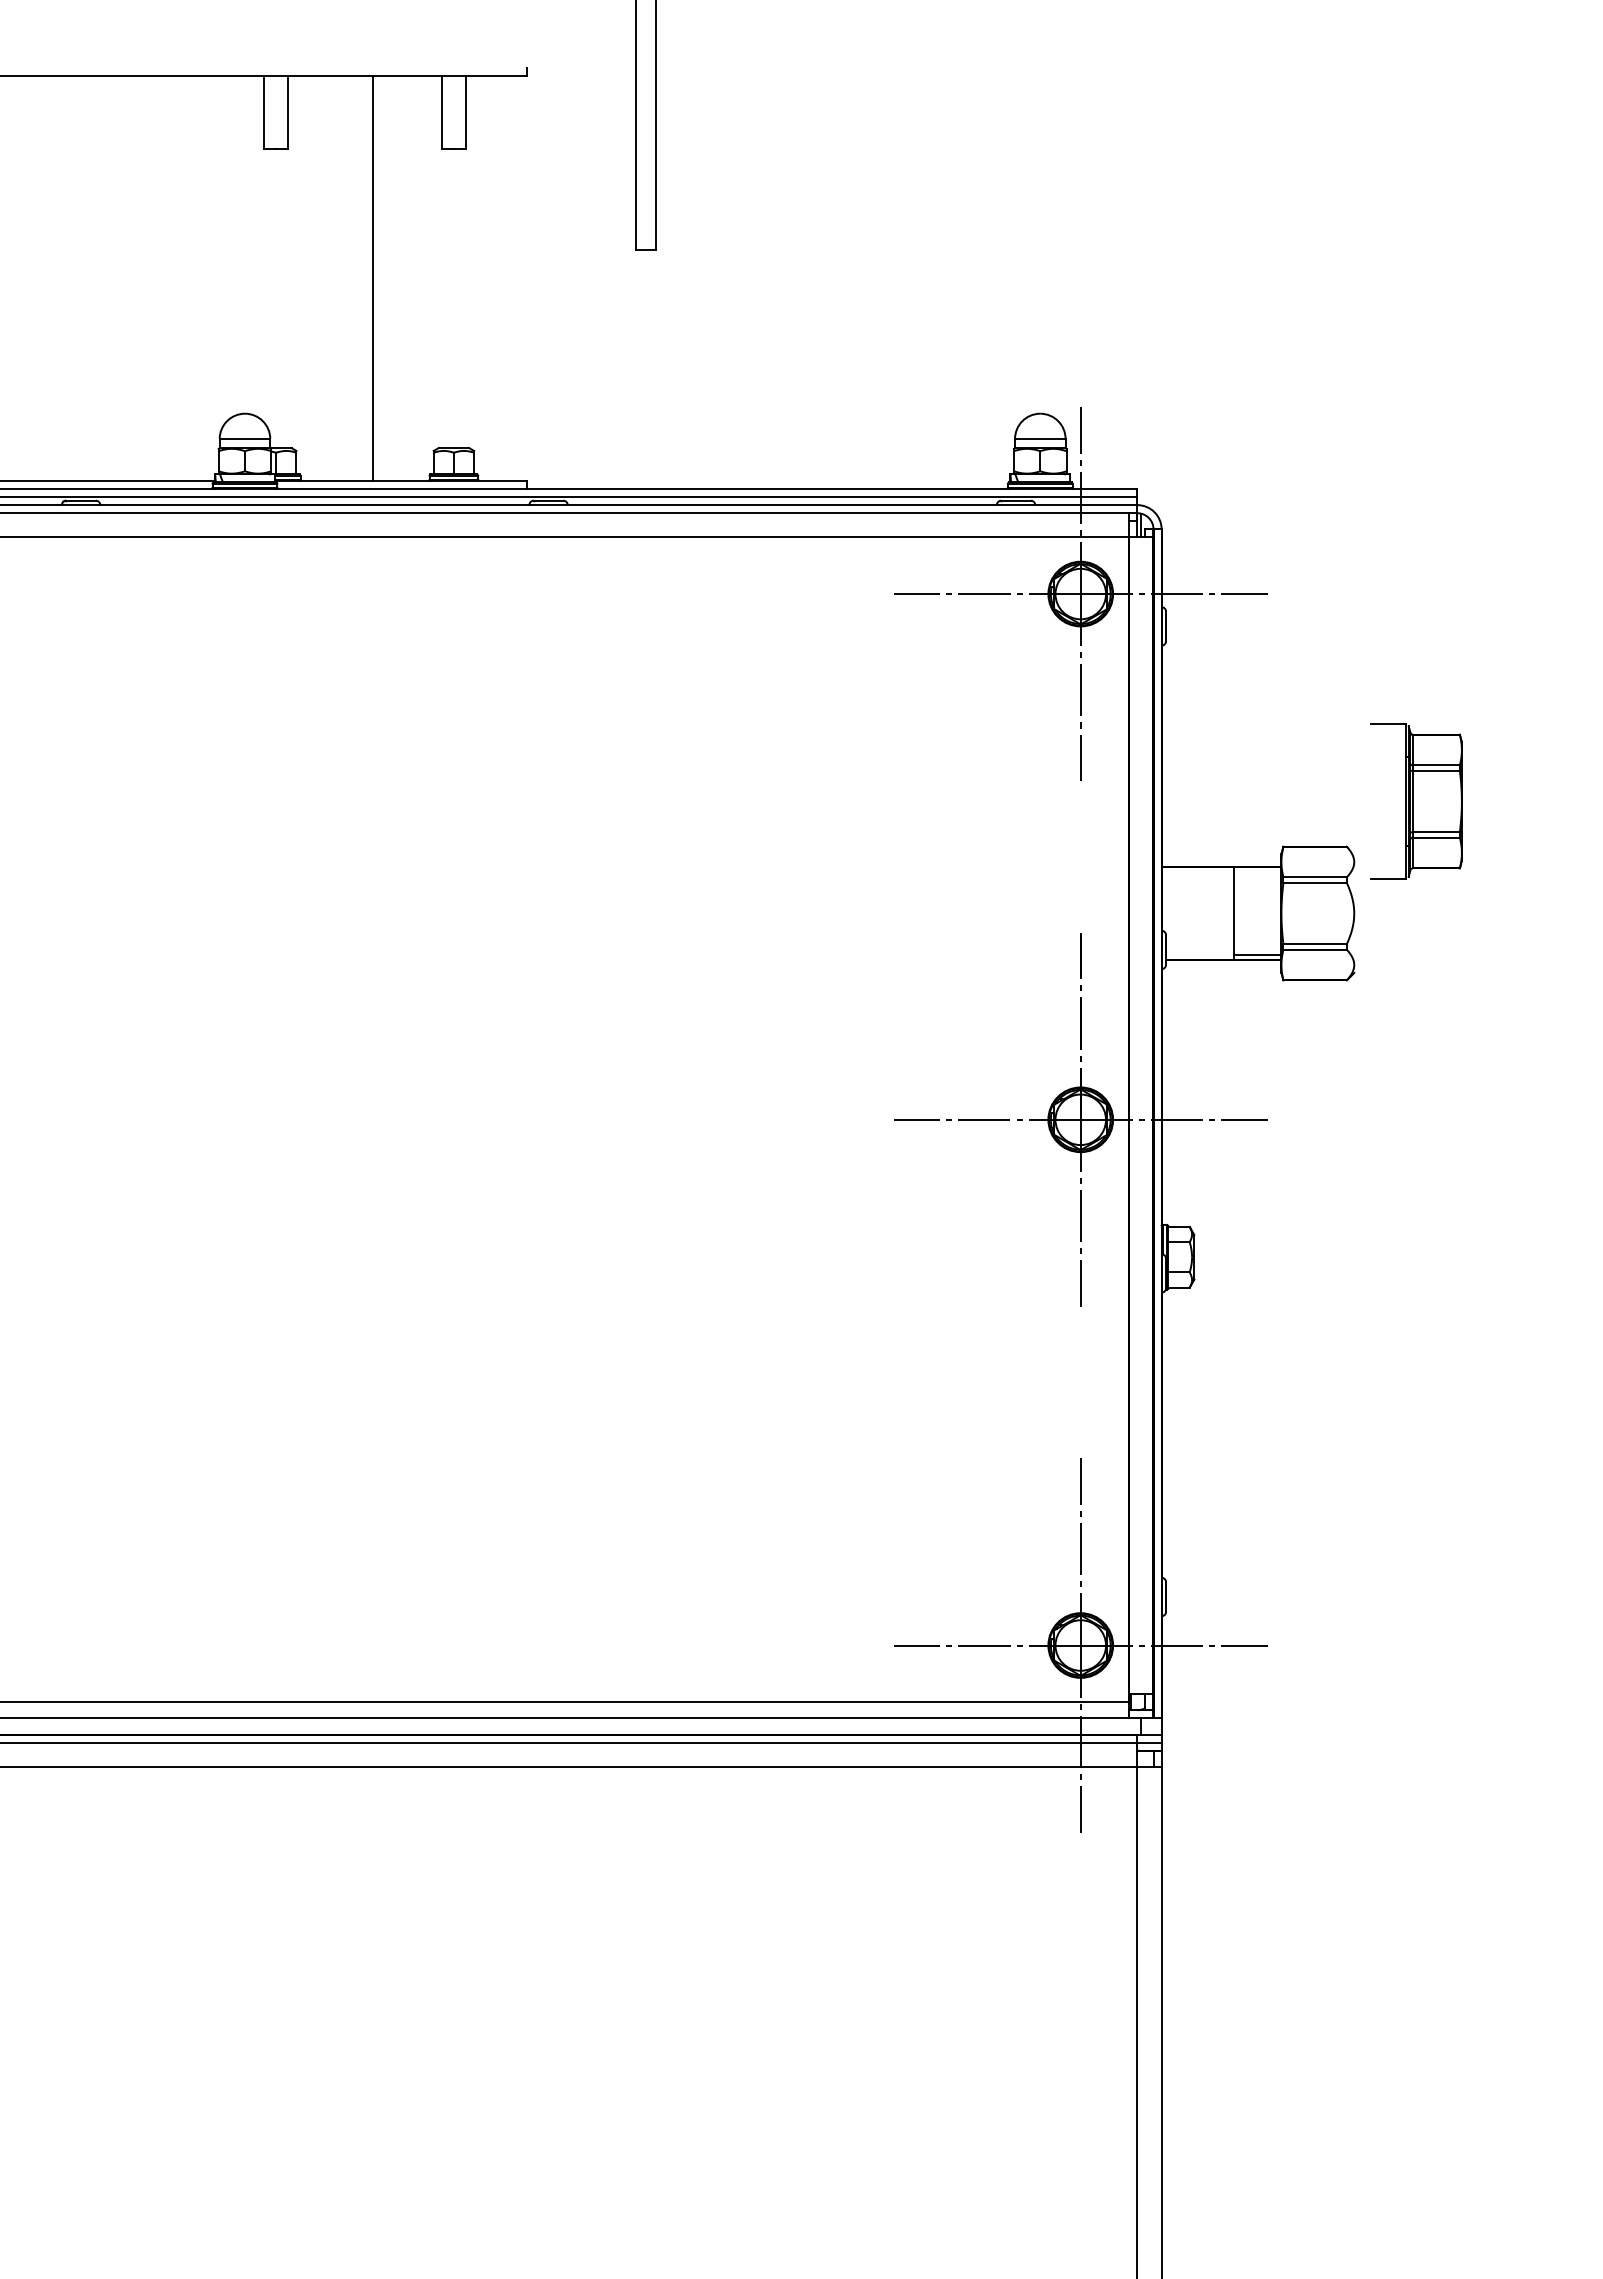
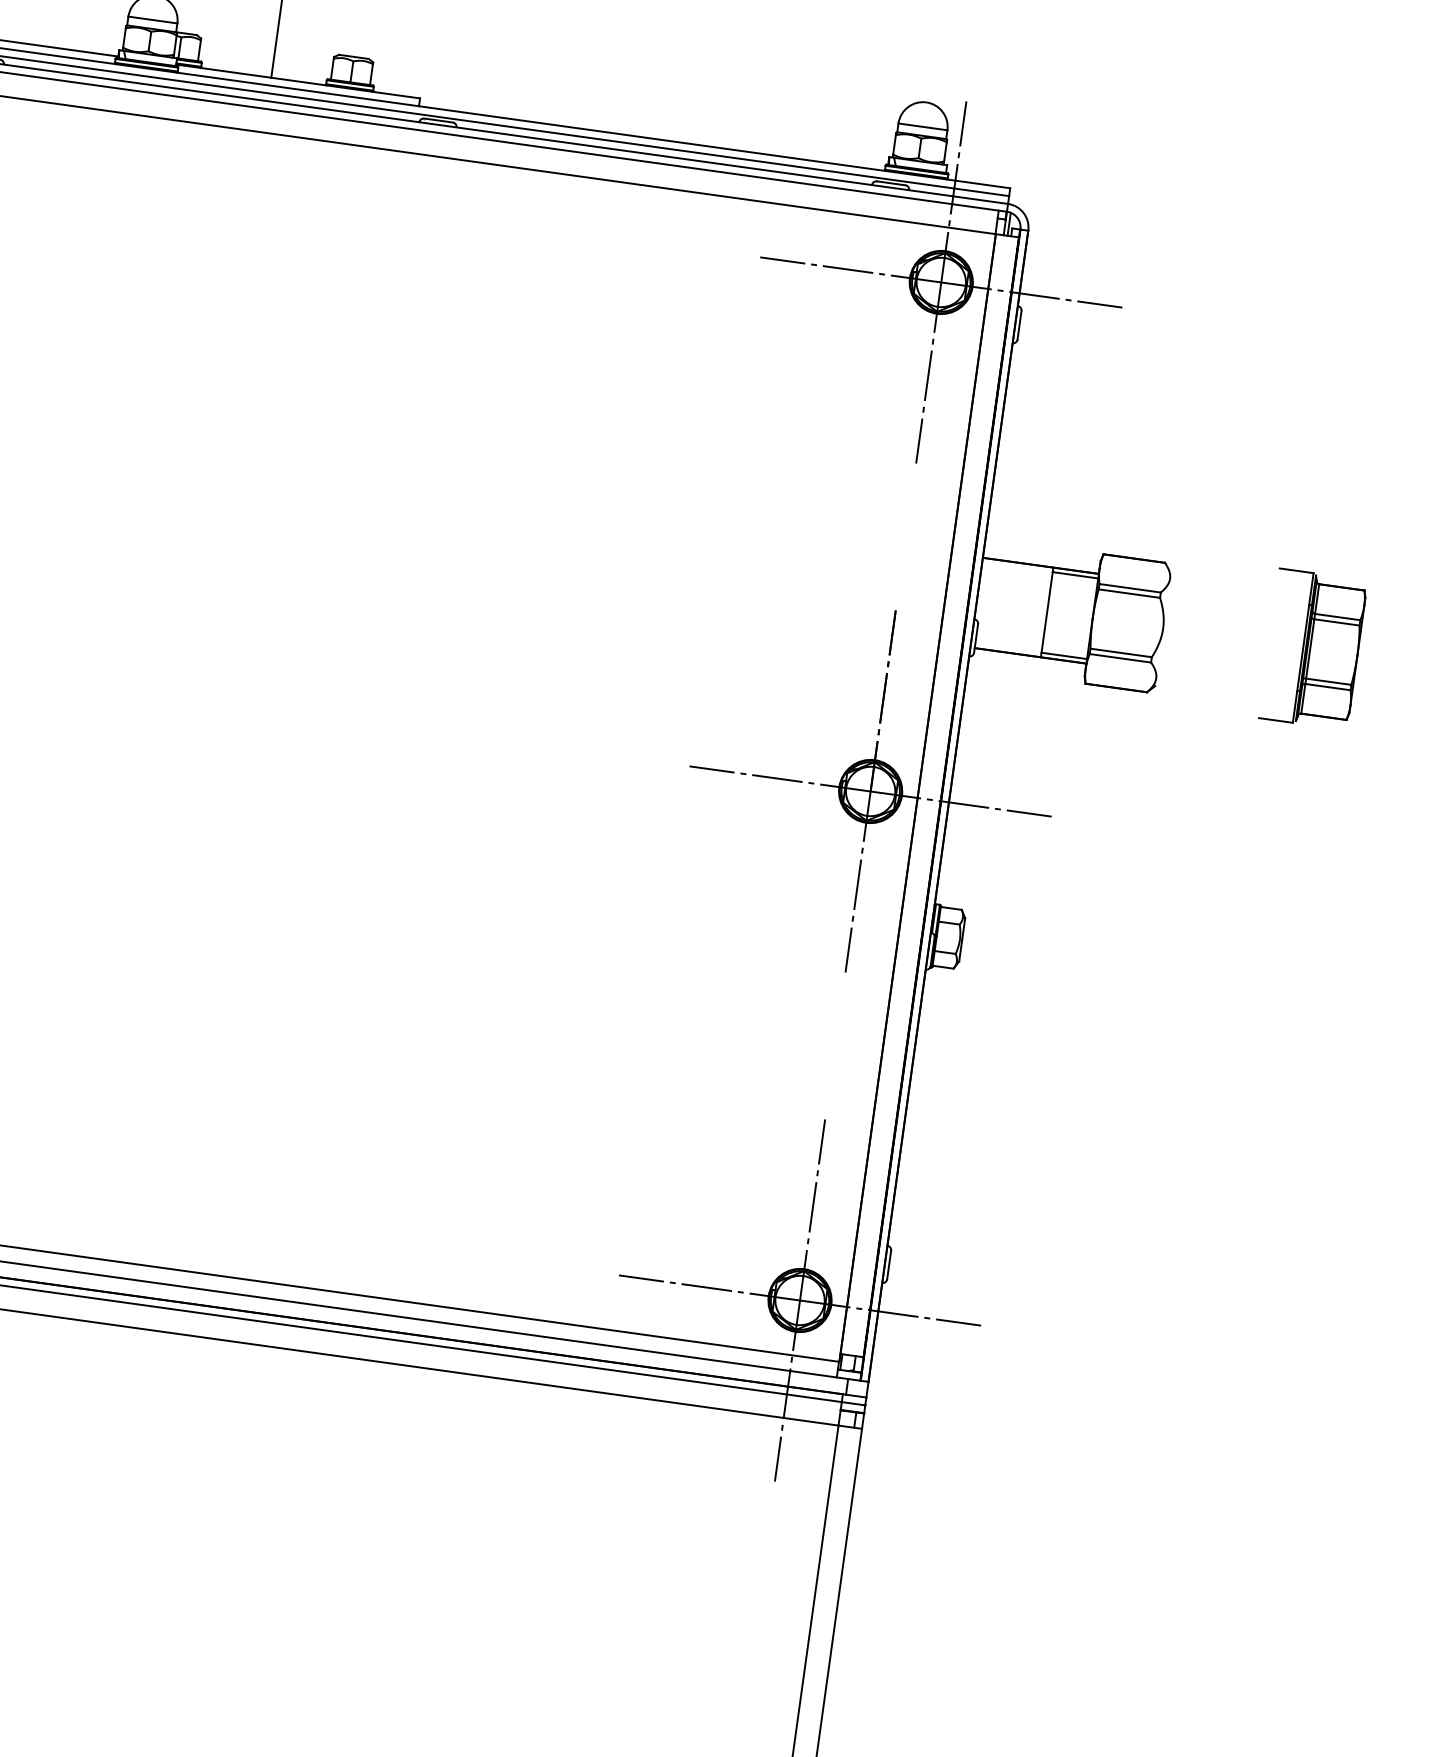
part: (1416, 801) -> (1313, 649), moved
line: (1257, 871) -> (1075, 574), added

